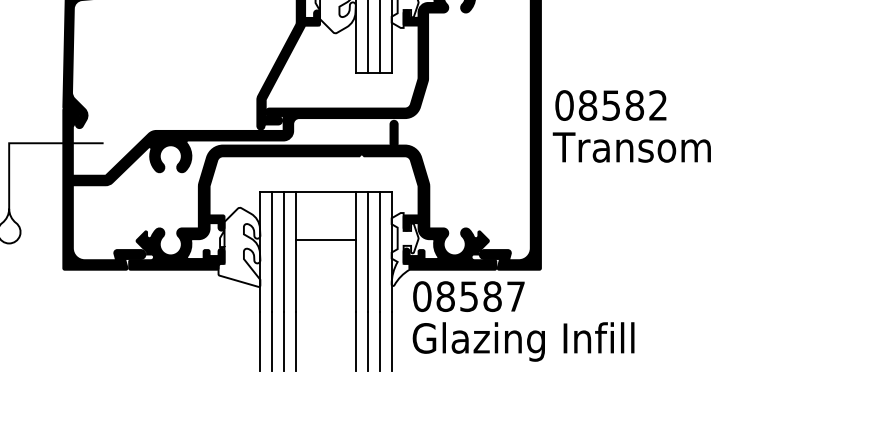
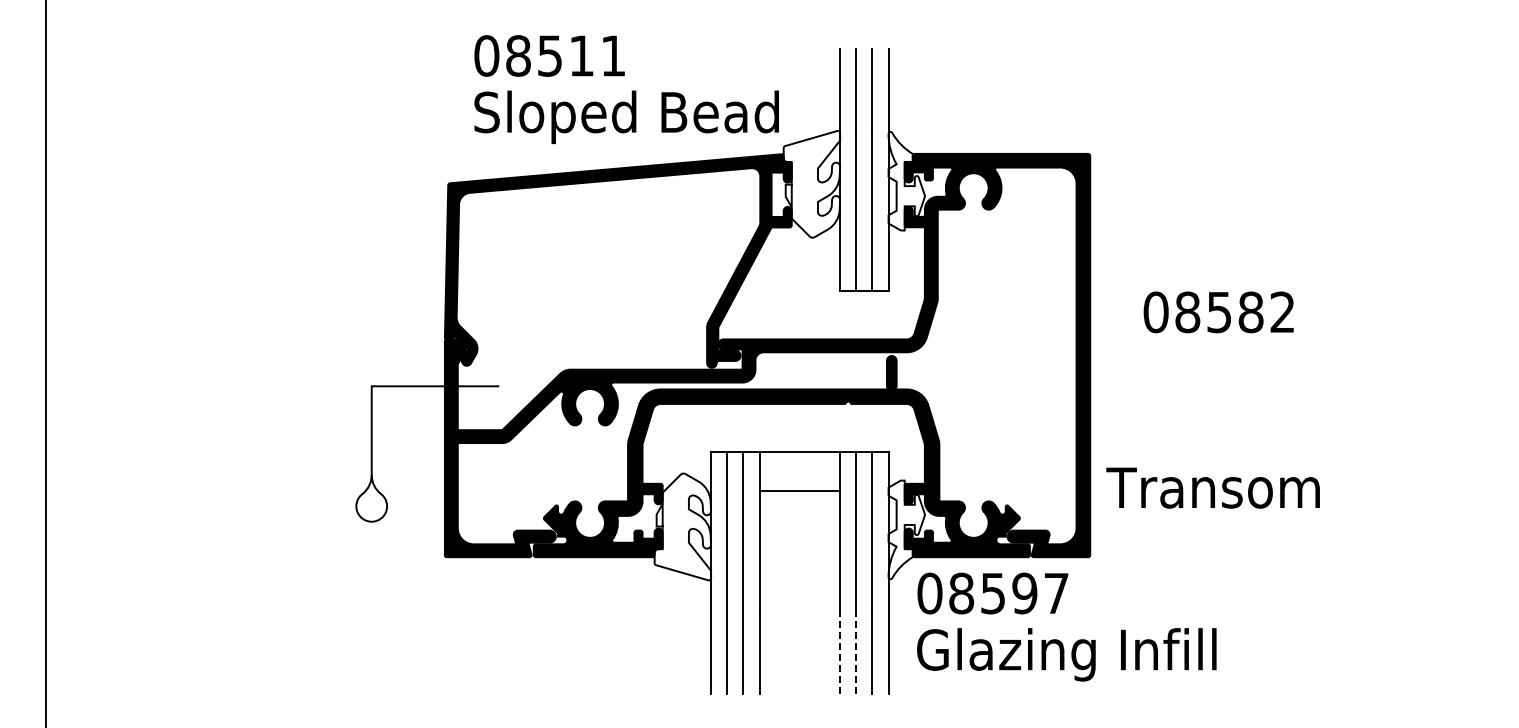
text: (610, 105) -> (1218, 312), moved
text: (631, 147) -> (1212, 487), moved
line: (325, 239) -> (799, 490), moved
text: (492, 296) -> (1024, 593), 08587 -> 08597
line: (356, 341) -> (840, 653), solid -> dashed
line: (367, 341) -> (856, 653), solid -> dashed

